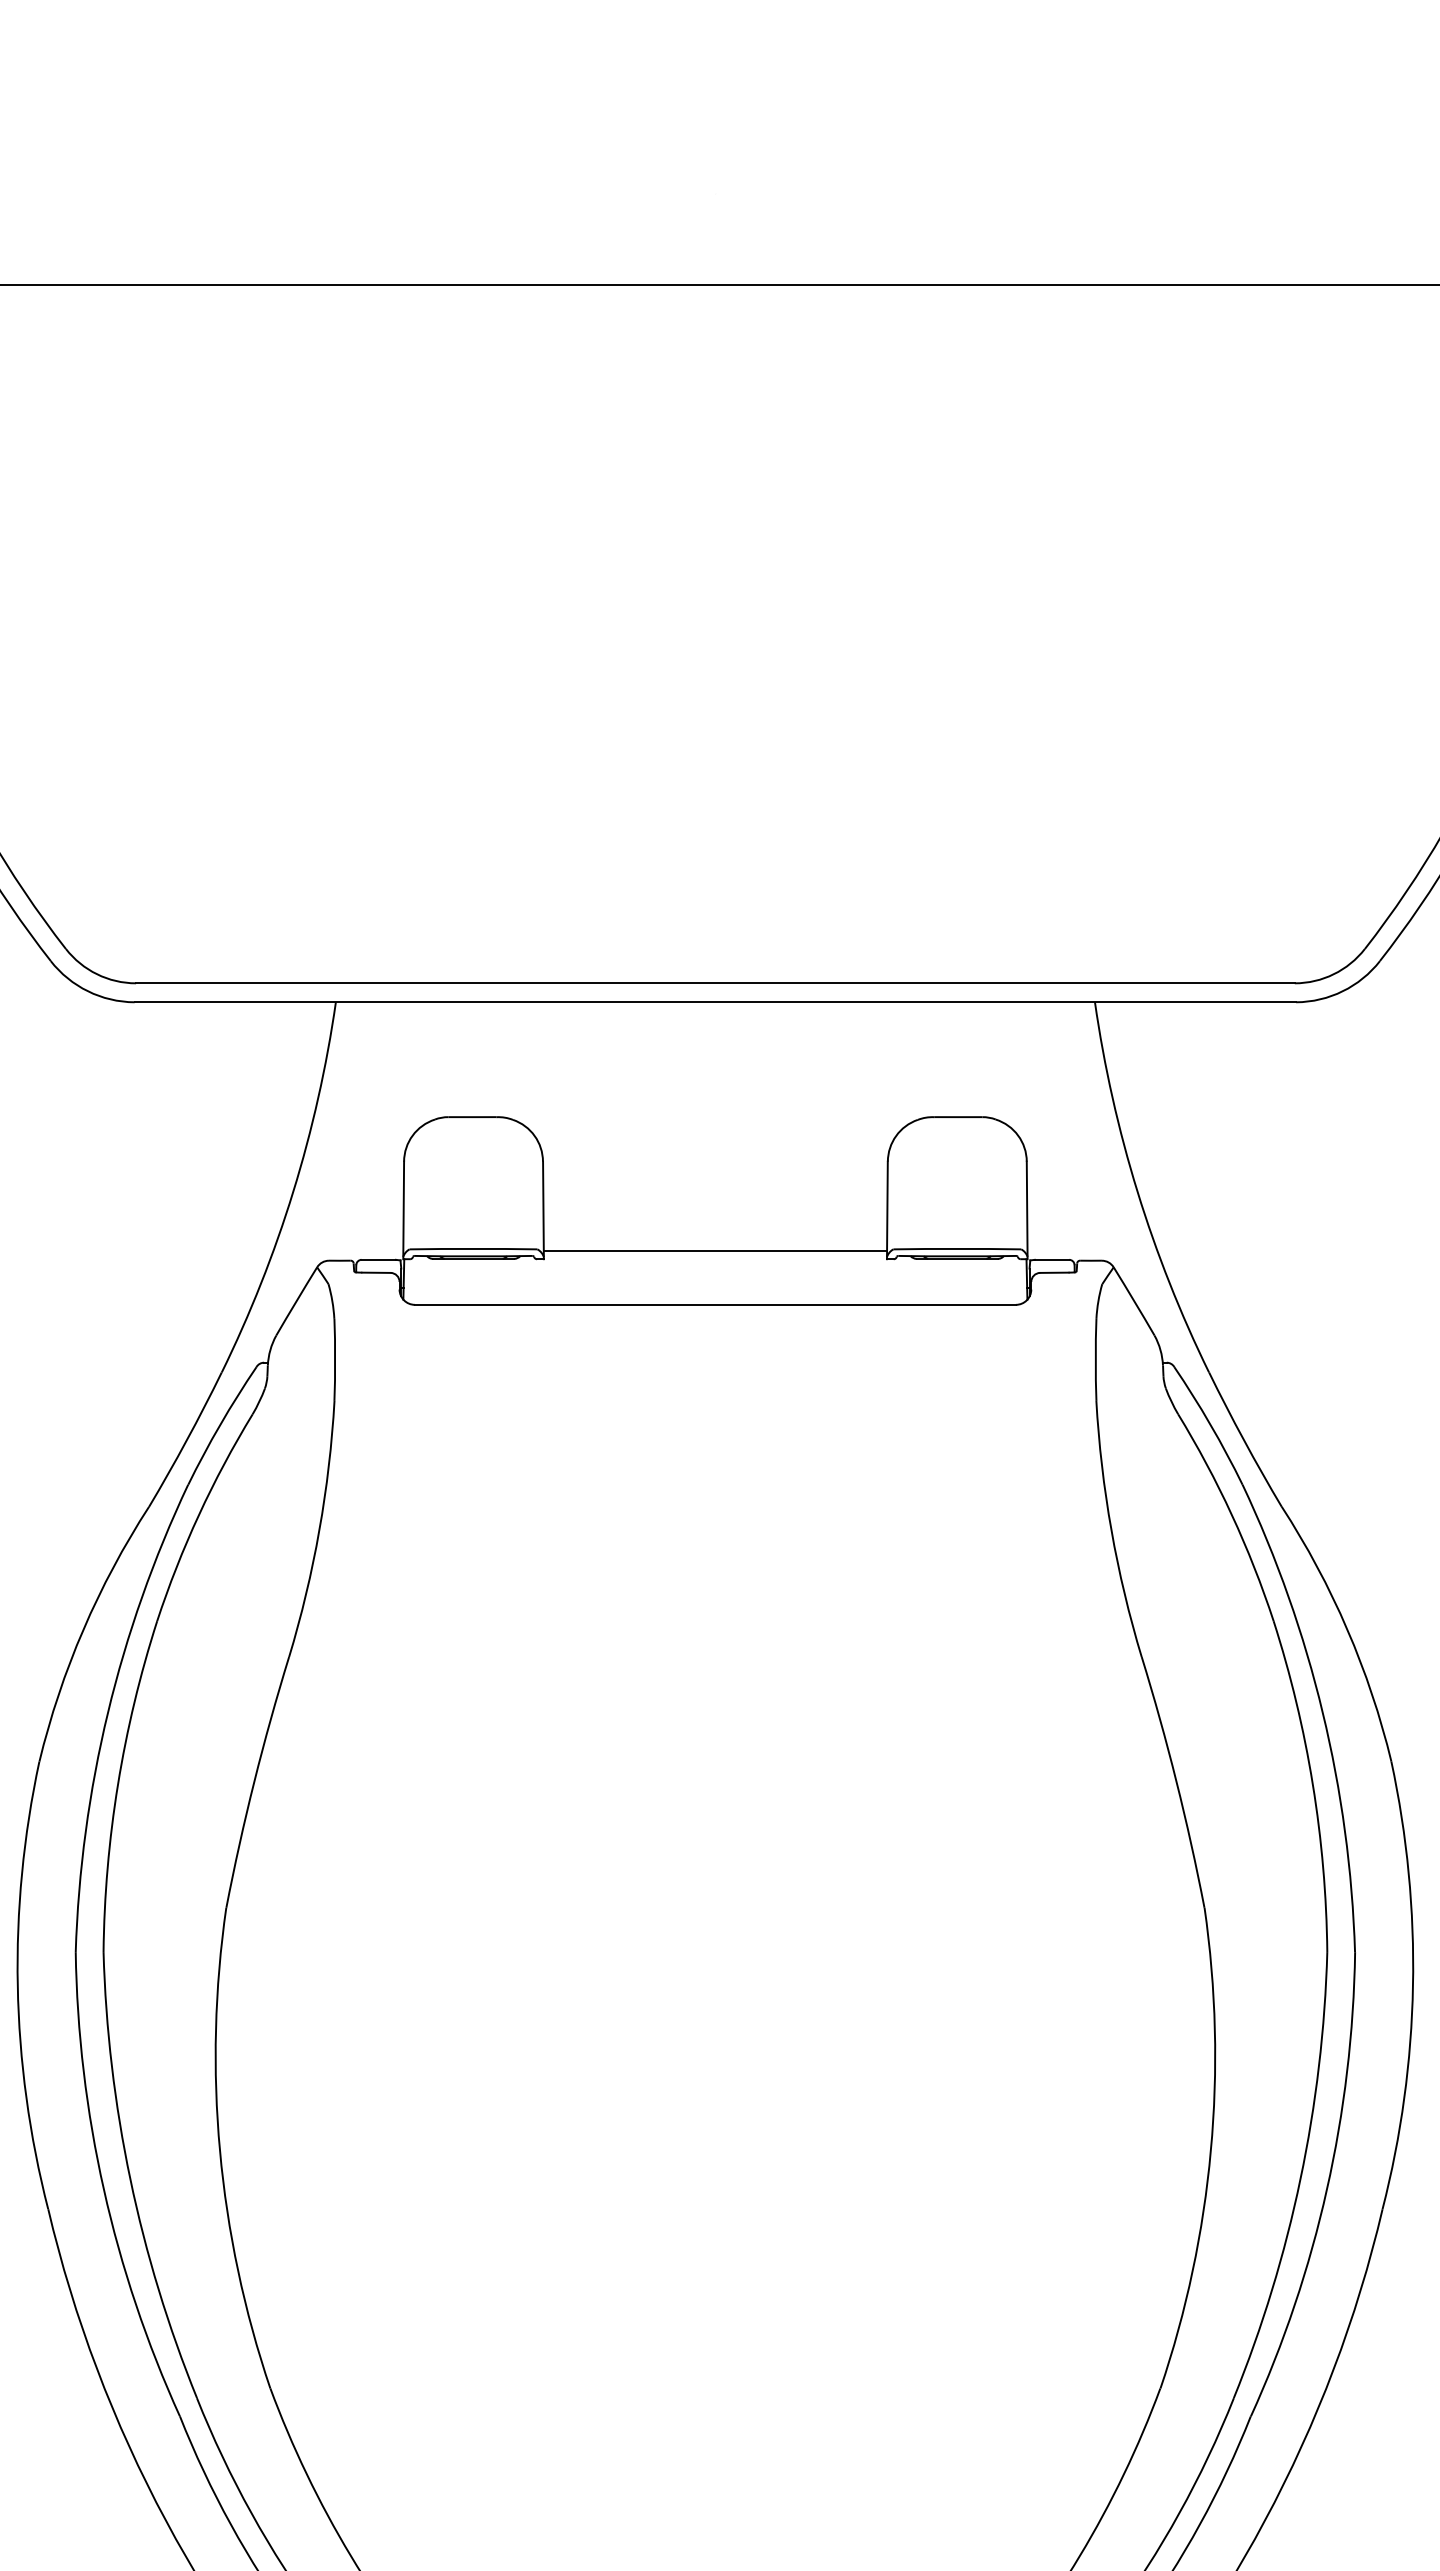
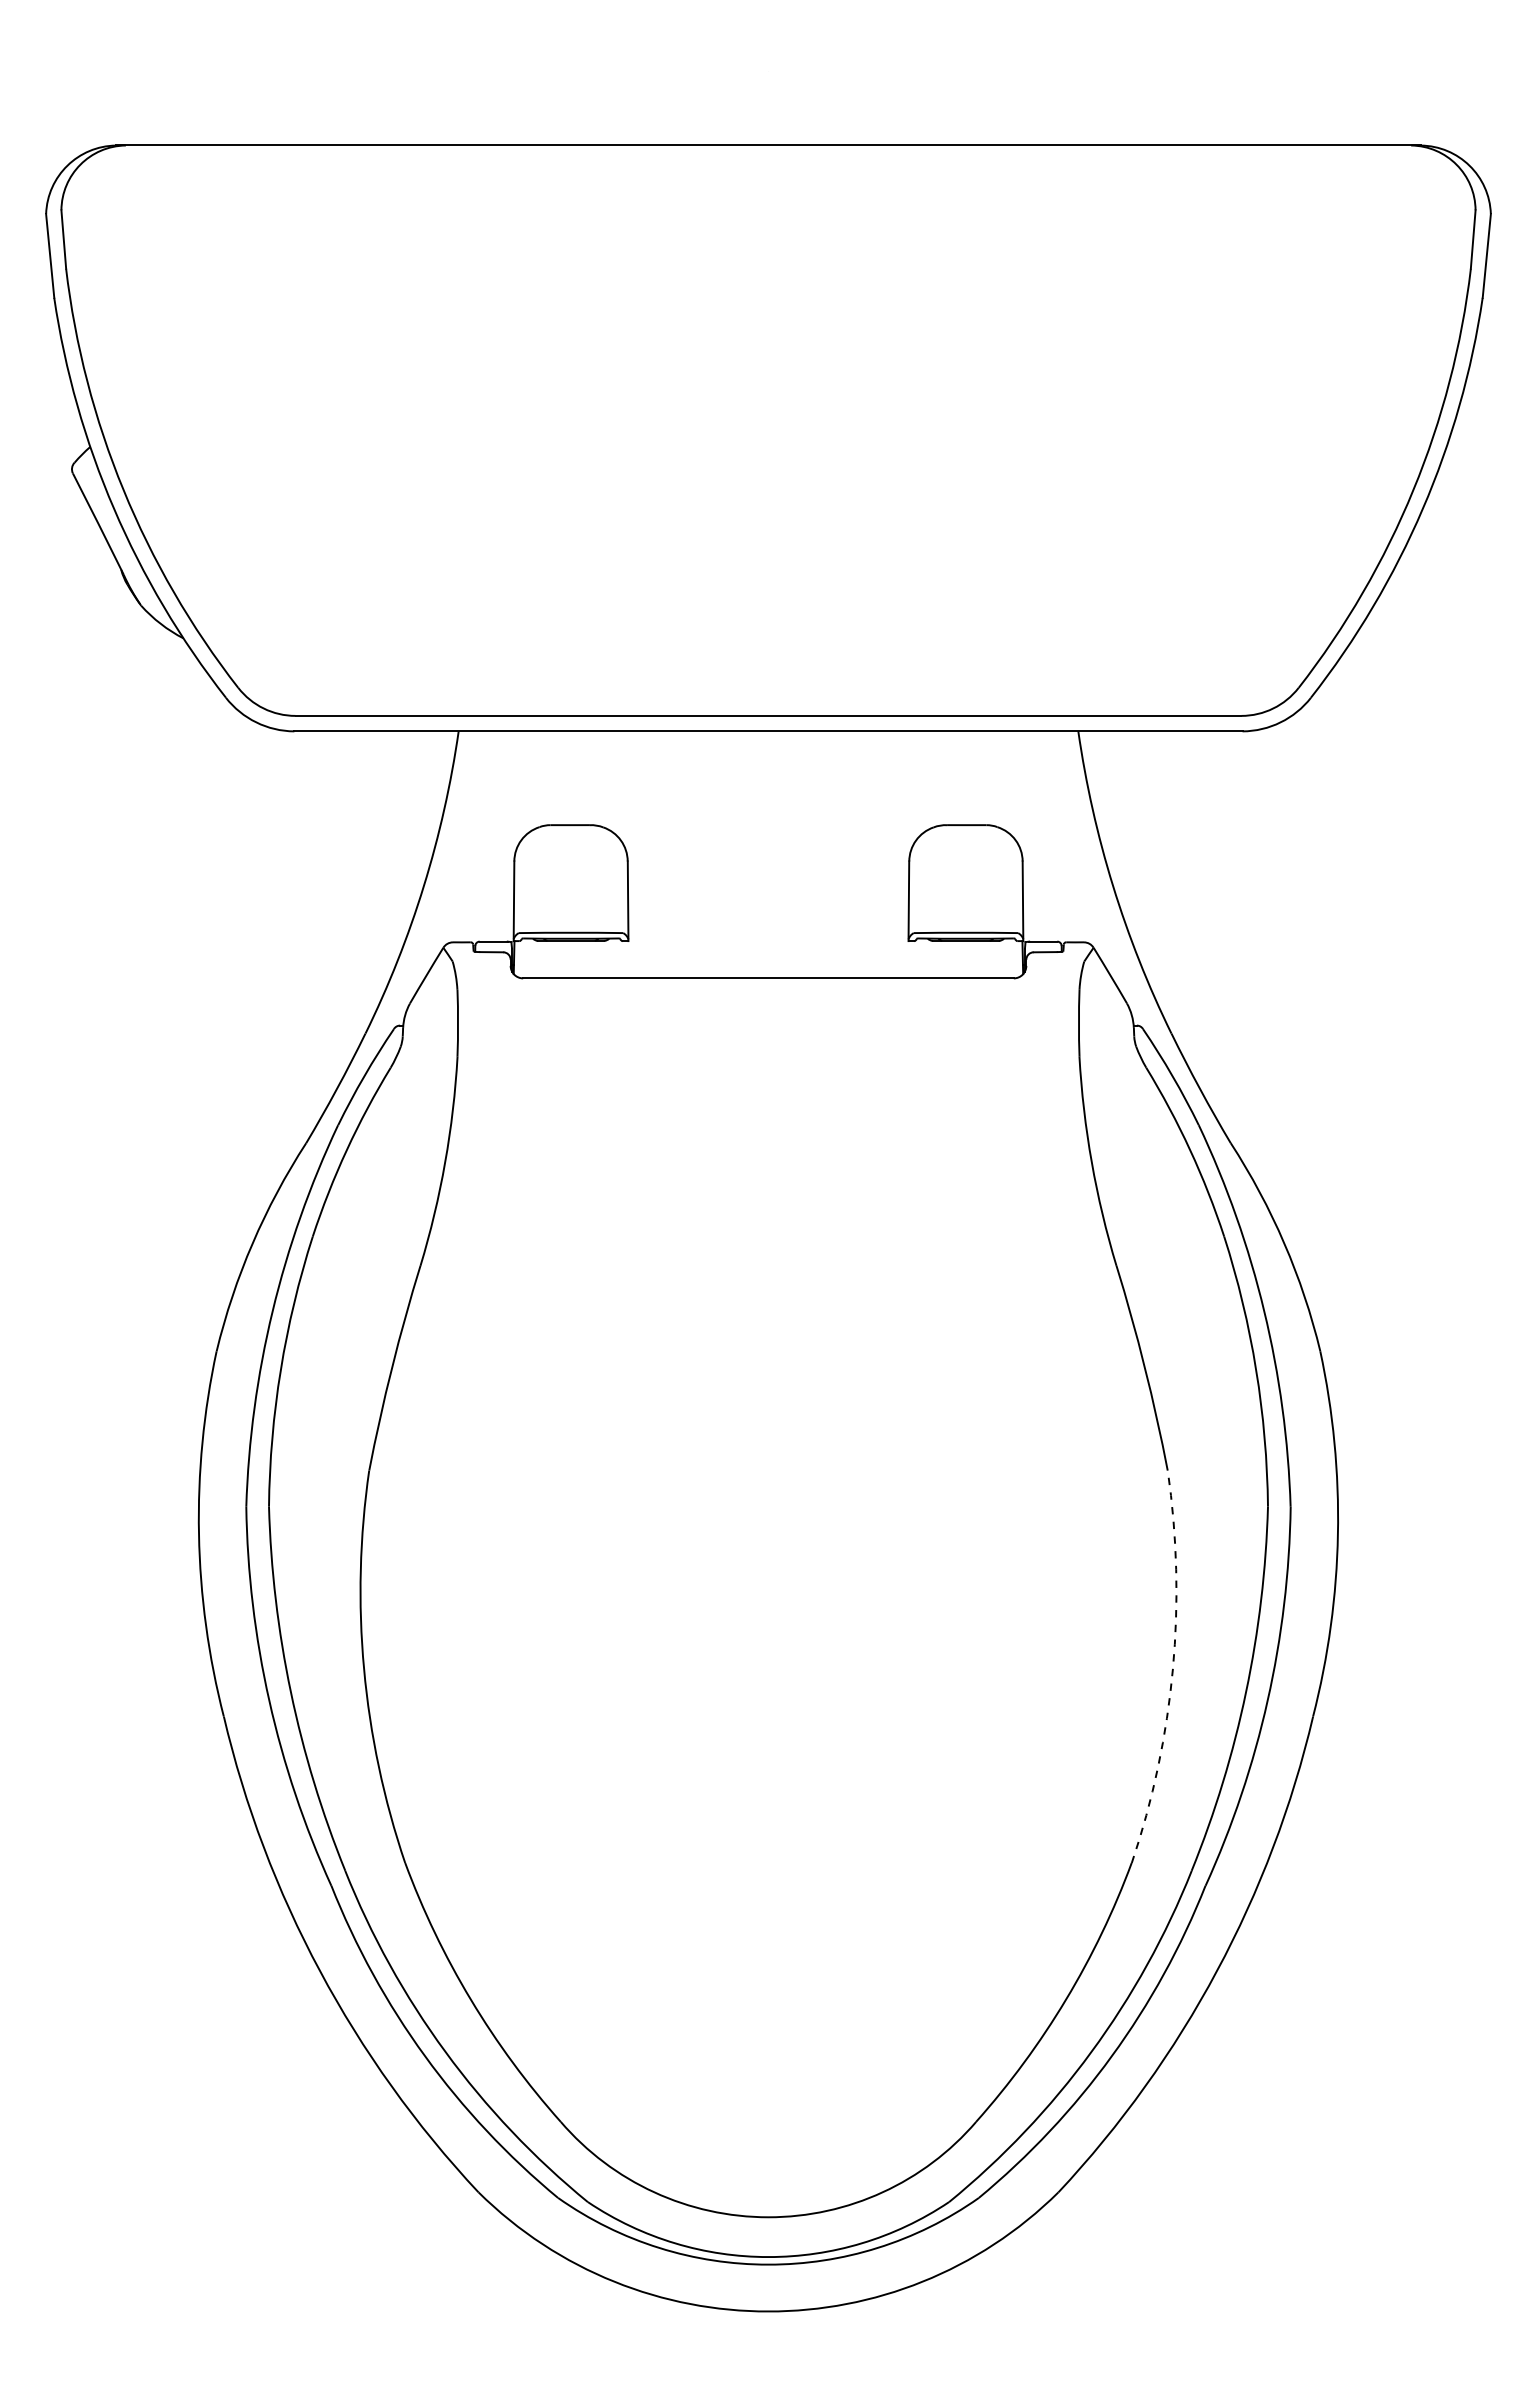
line: (715, 1251) -> (768, 934), removed
arc: (1210, 2150) -> (1172, 1668), solid -> dashed

